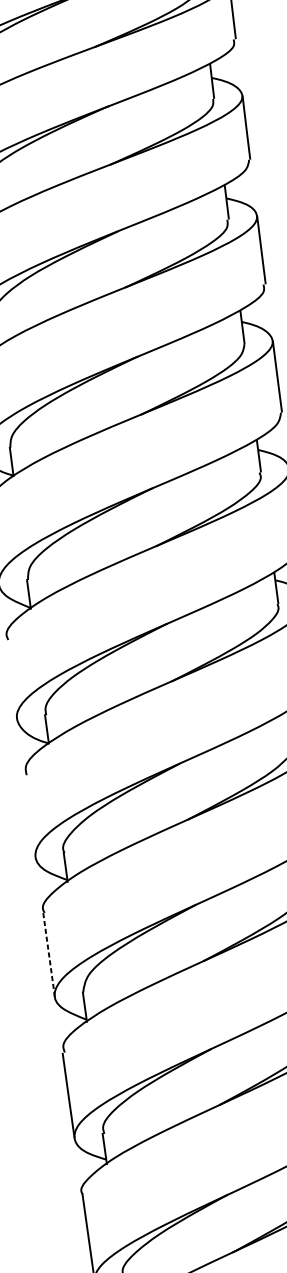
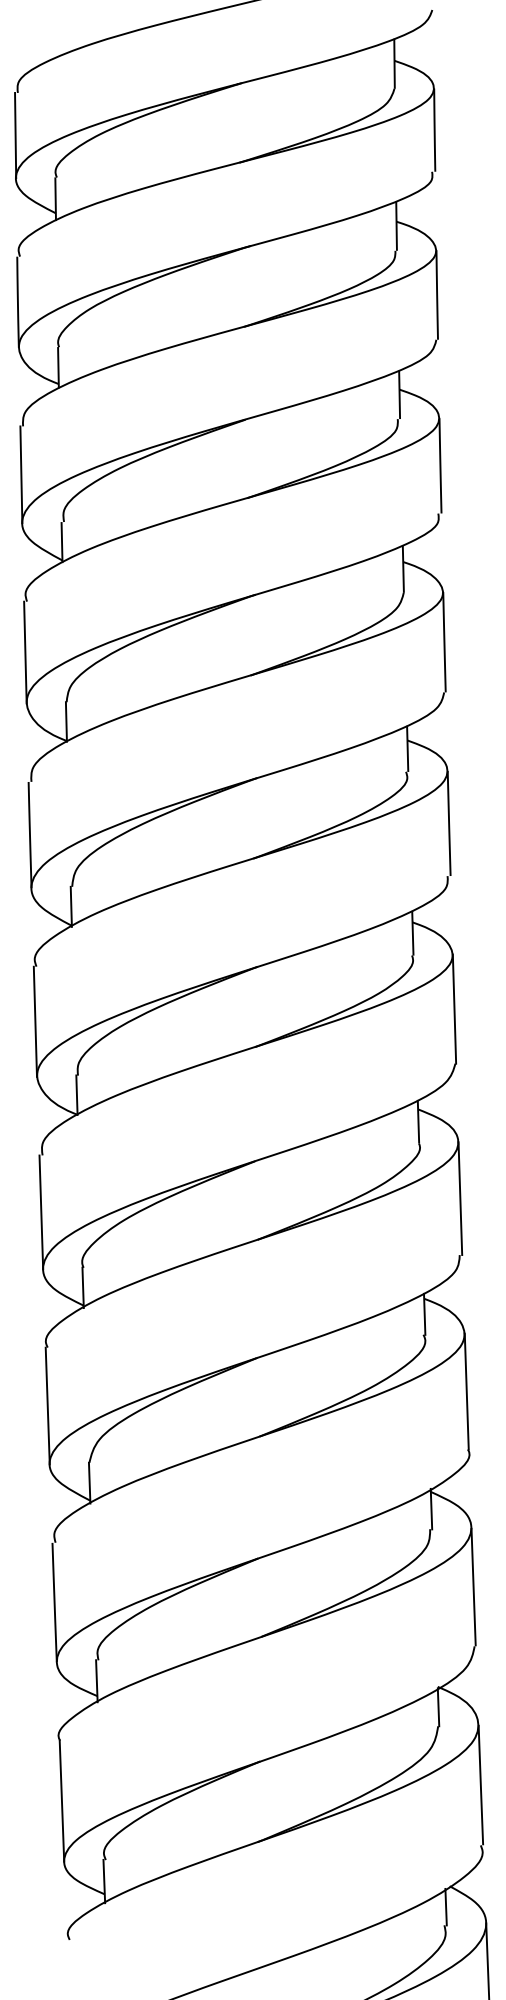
line: (11, 679) -> (35, 1021), added
line: (30, 816) -> (41, 1212), added
line: (48, 955) -> (47, 1406), dashed -> solid

